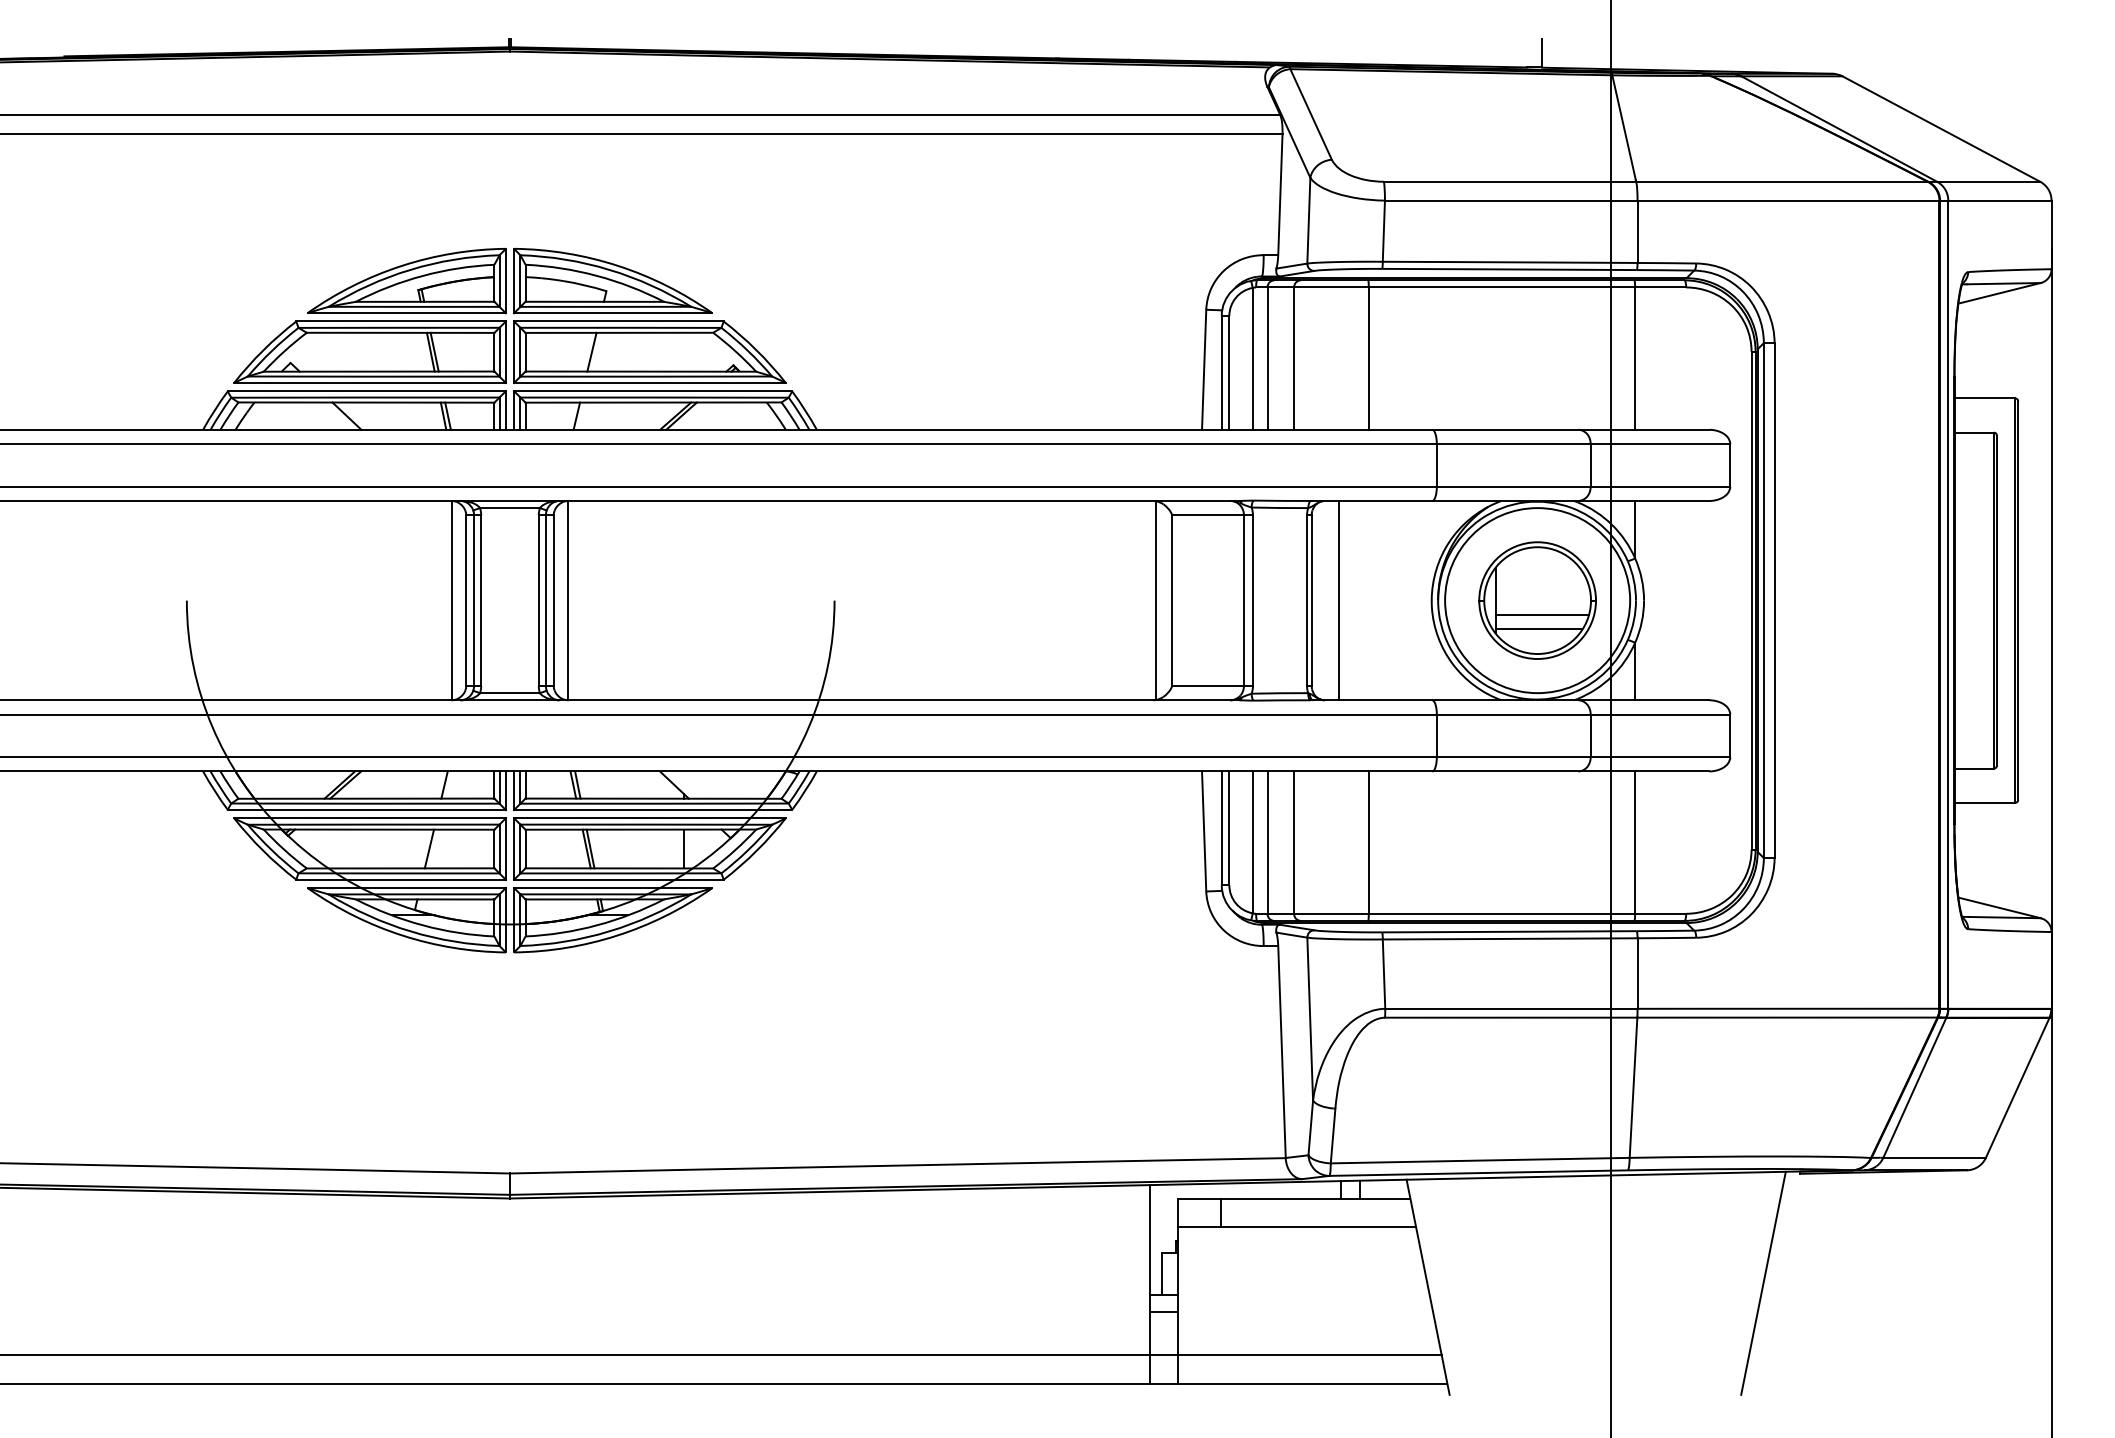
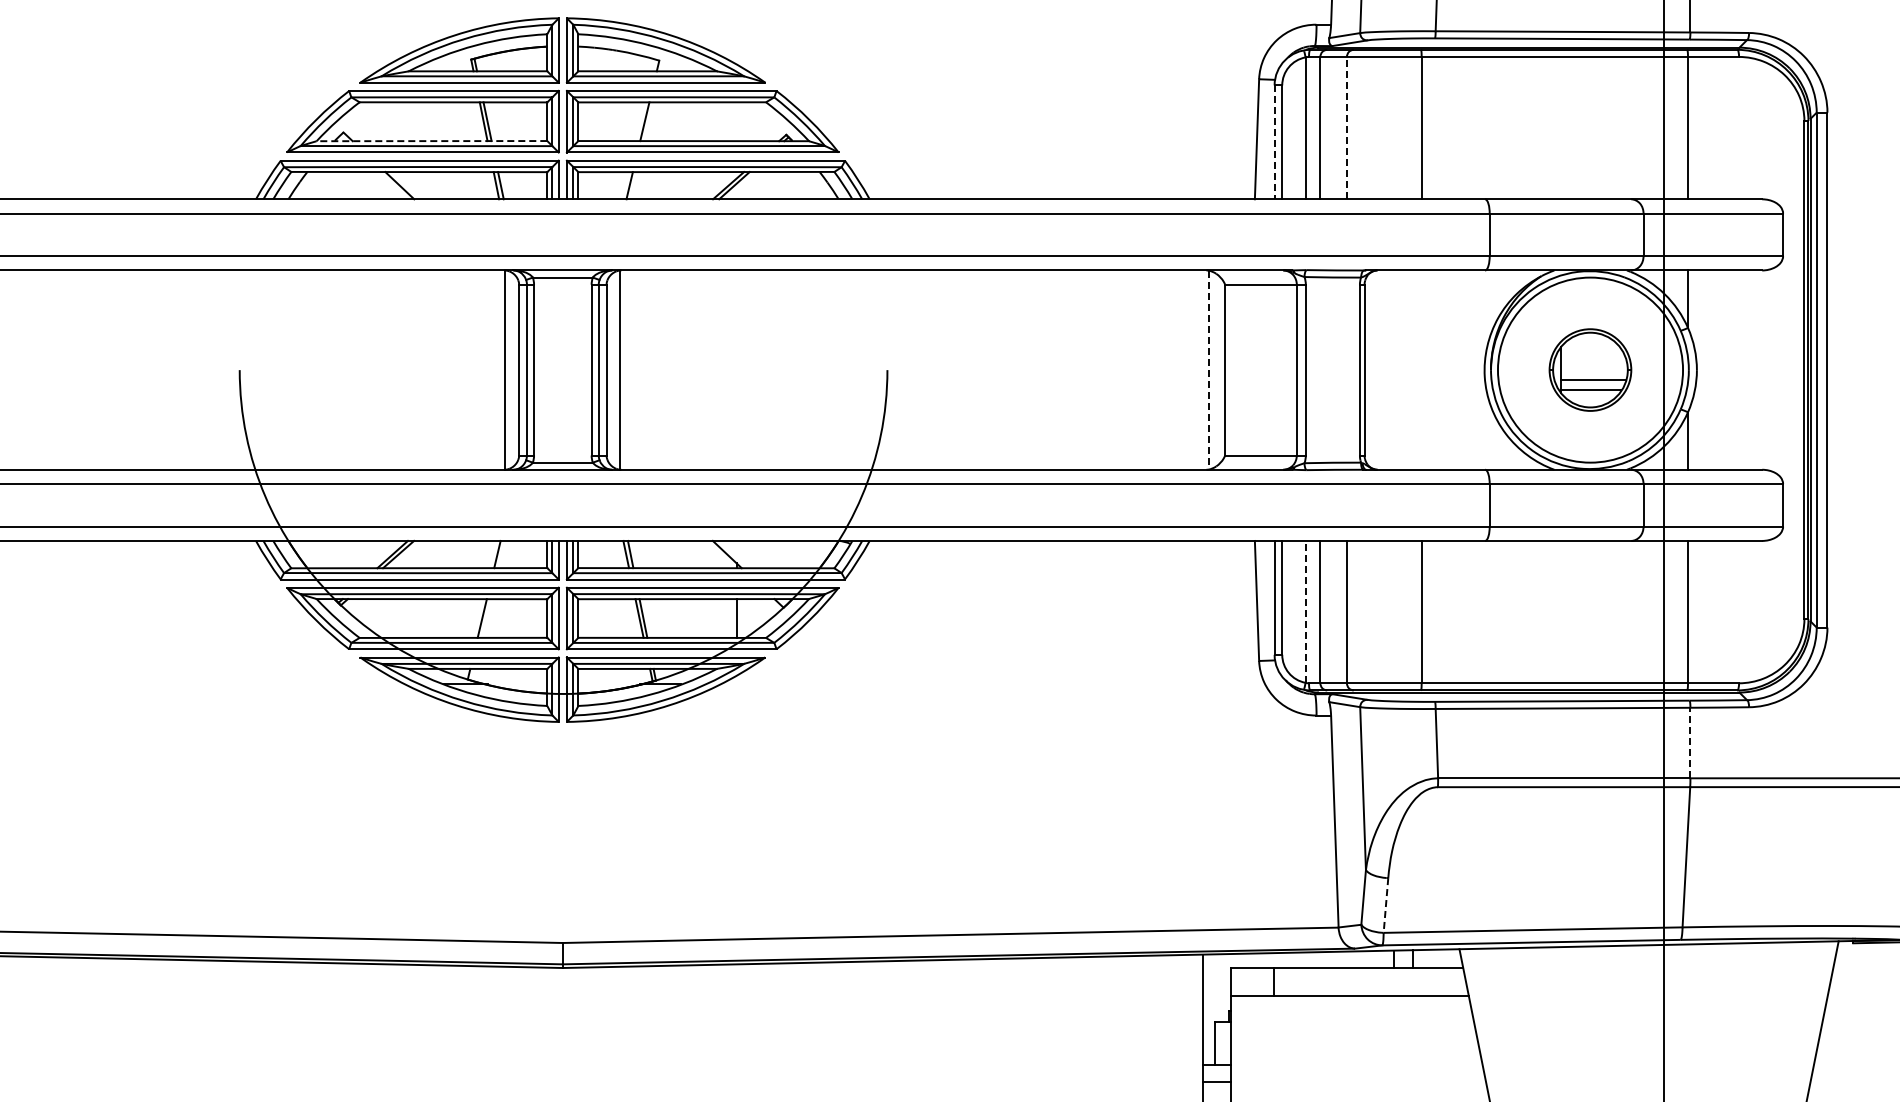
line: (1294, 358) -> (1347, 128), solid -> dashed
line: (378, 371) -> (431, 141), solid -> dashed
line: (1221, 372) -> (1274, 142), solid -> dashed
line: (1338, 600) -> (1391, 370), removed
part: (1537, 600) -> (1590, 370), size x0.7
line: (1155, 601) -> (1208, 371), solid -> dashed
line: (1252, 842) -> (1305, 612), solid -> dashed
line: (1637, 973) -> (1690, 743), solid -> dashed
line: (1333, 1136) -> (1386, 906), solid -> dashed

